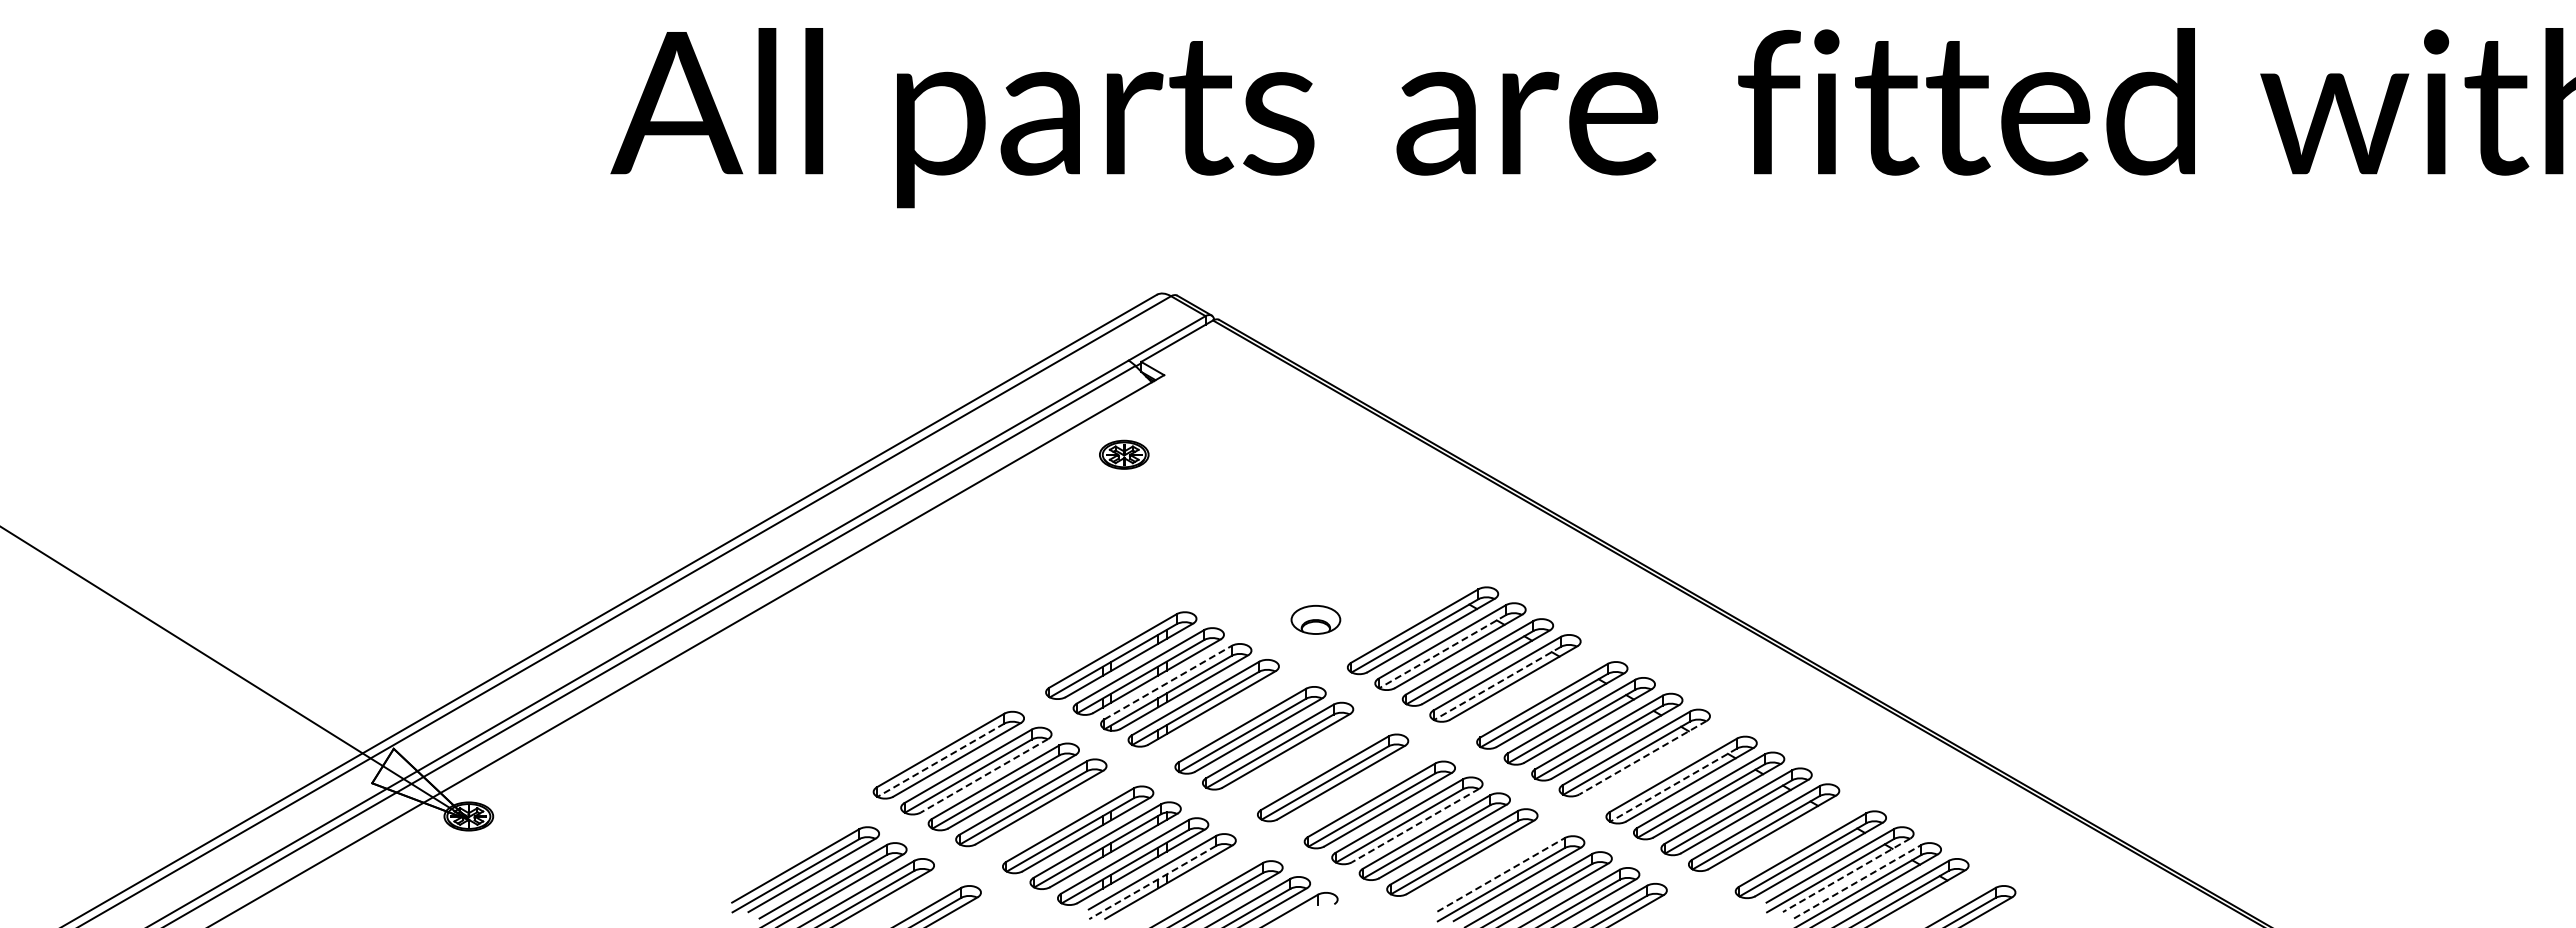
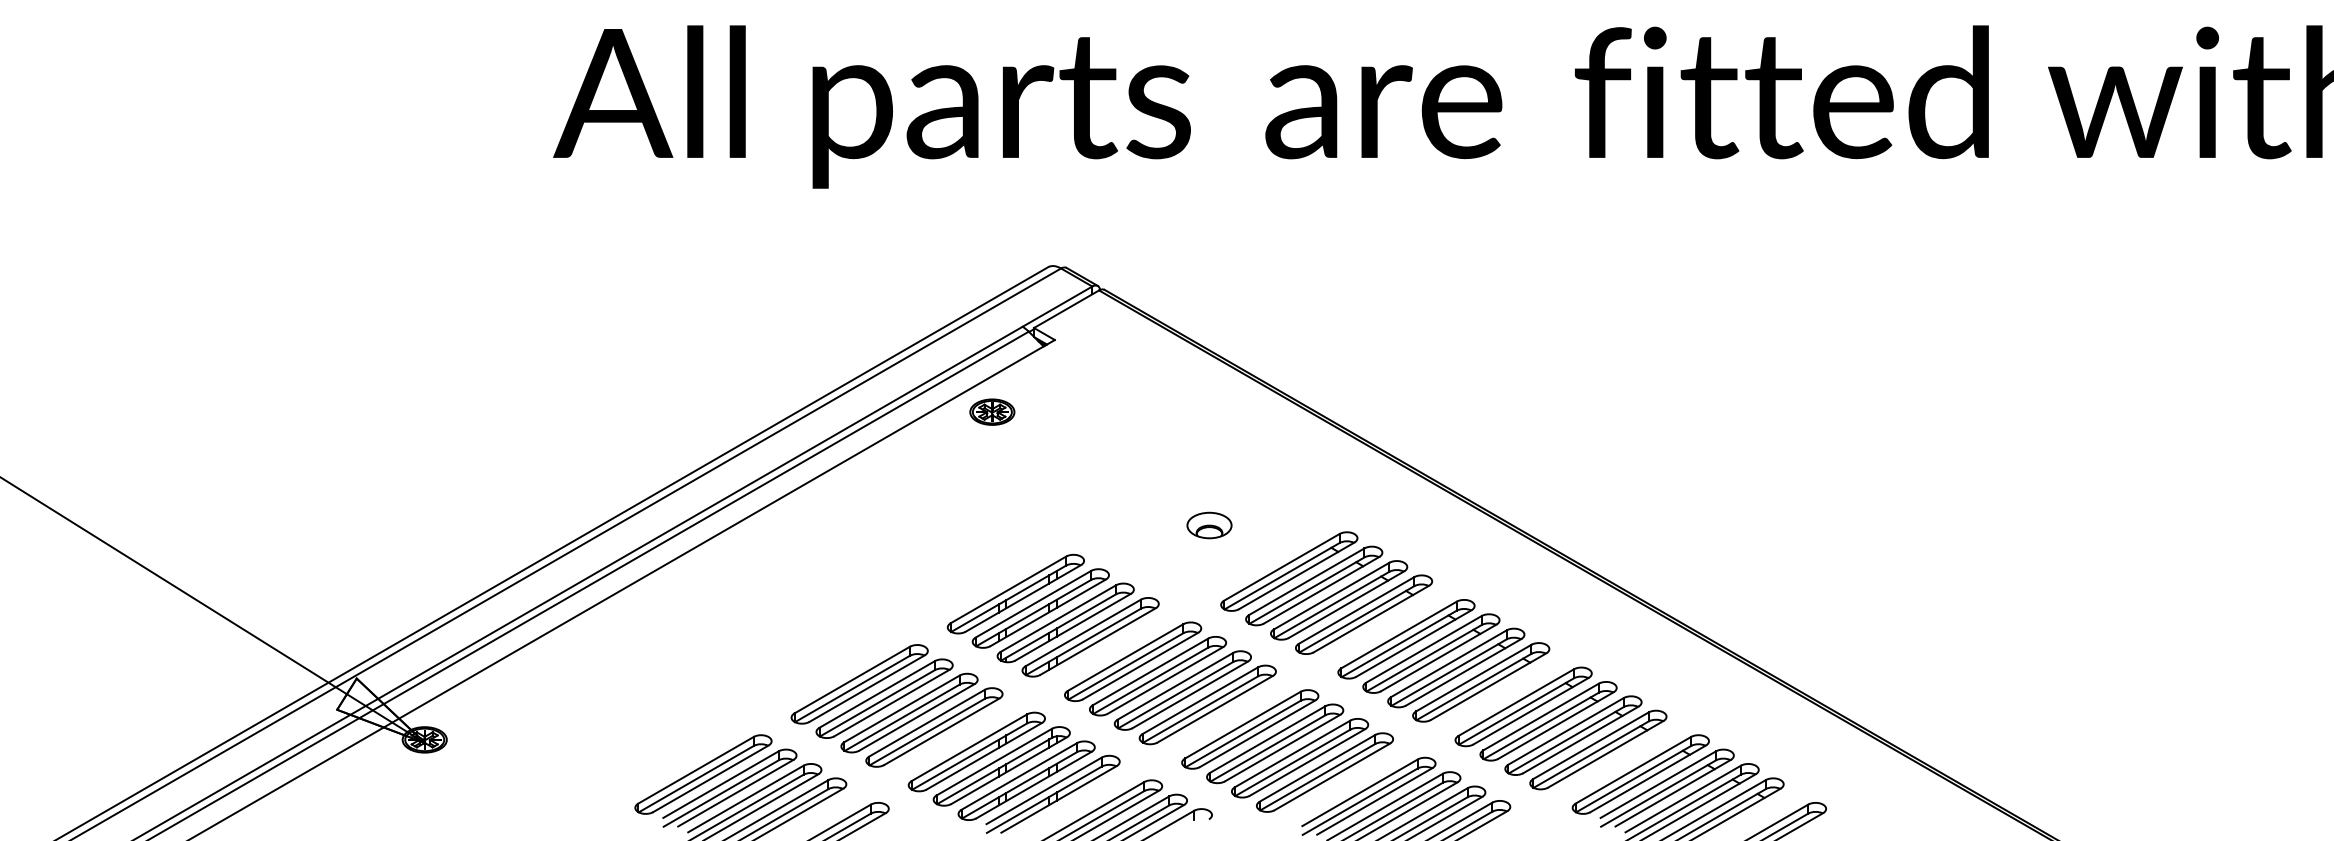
part: (1124, 454) -> (992, 411), moved
part: (1315, 619) -> (1209, 525), moved
line: (1442, 651) -> (1306, 590), dashed -> solid
line: (1168, 682) -> (1058, 618), dashed -> solid
line: (1497, 683) -> (1356, 619), dashed -> solid
line: (1642, 758) -> (1488, 687), dashed -> solid
line: (940, 760) -> (852, 689), dashed -> solid
part: (1305, 761) -> (1182, 690), added
line: (984, 776) -> (891, 703), dashed -> solid
line: (1673, 785) -> (1516, 711), dashed -> solid
line: (1415, 825) -> (1282, 748), dashed -> solid
part: (776, 854) -> (703, 774), added
line: (1501, 874) -> (1360, 792), dashed -> solid
line: (1846, 875) -> (1673, 793), dashed -> solid
line: (1858, 881) -> (1683, 798), dashed -> solid
line: (1152, 882) -> (1044, 799), dashed -> solid

